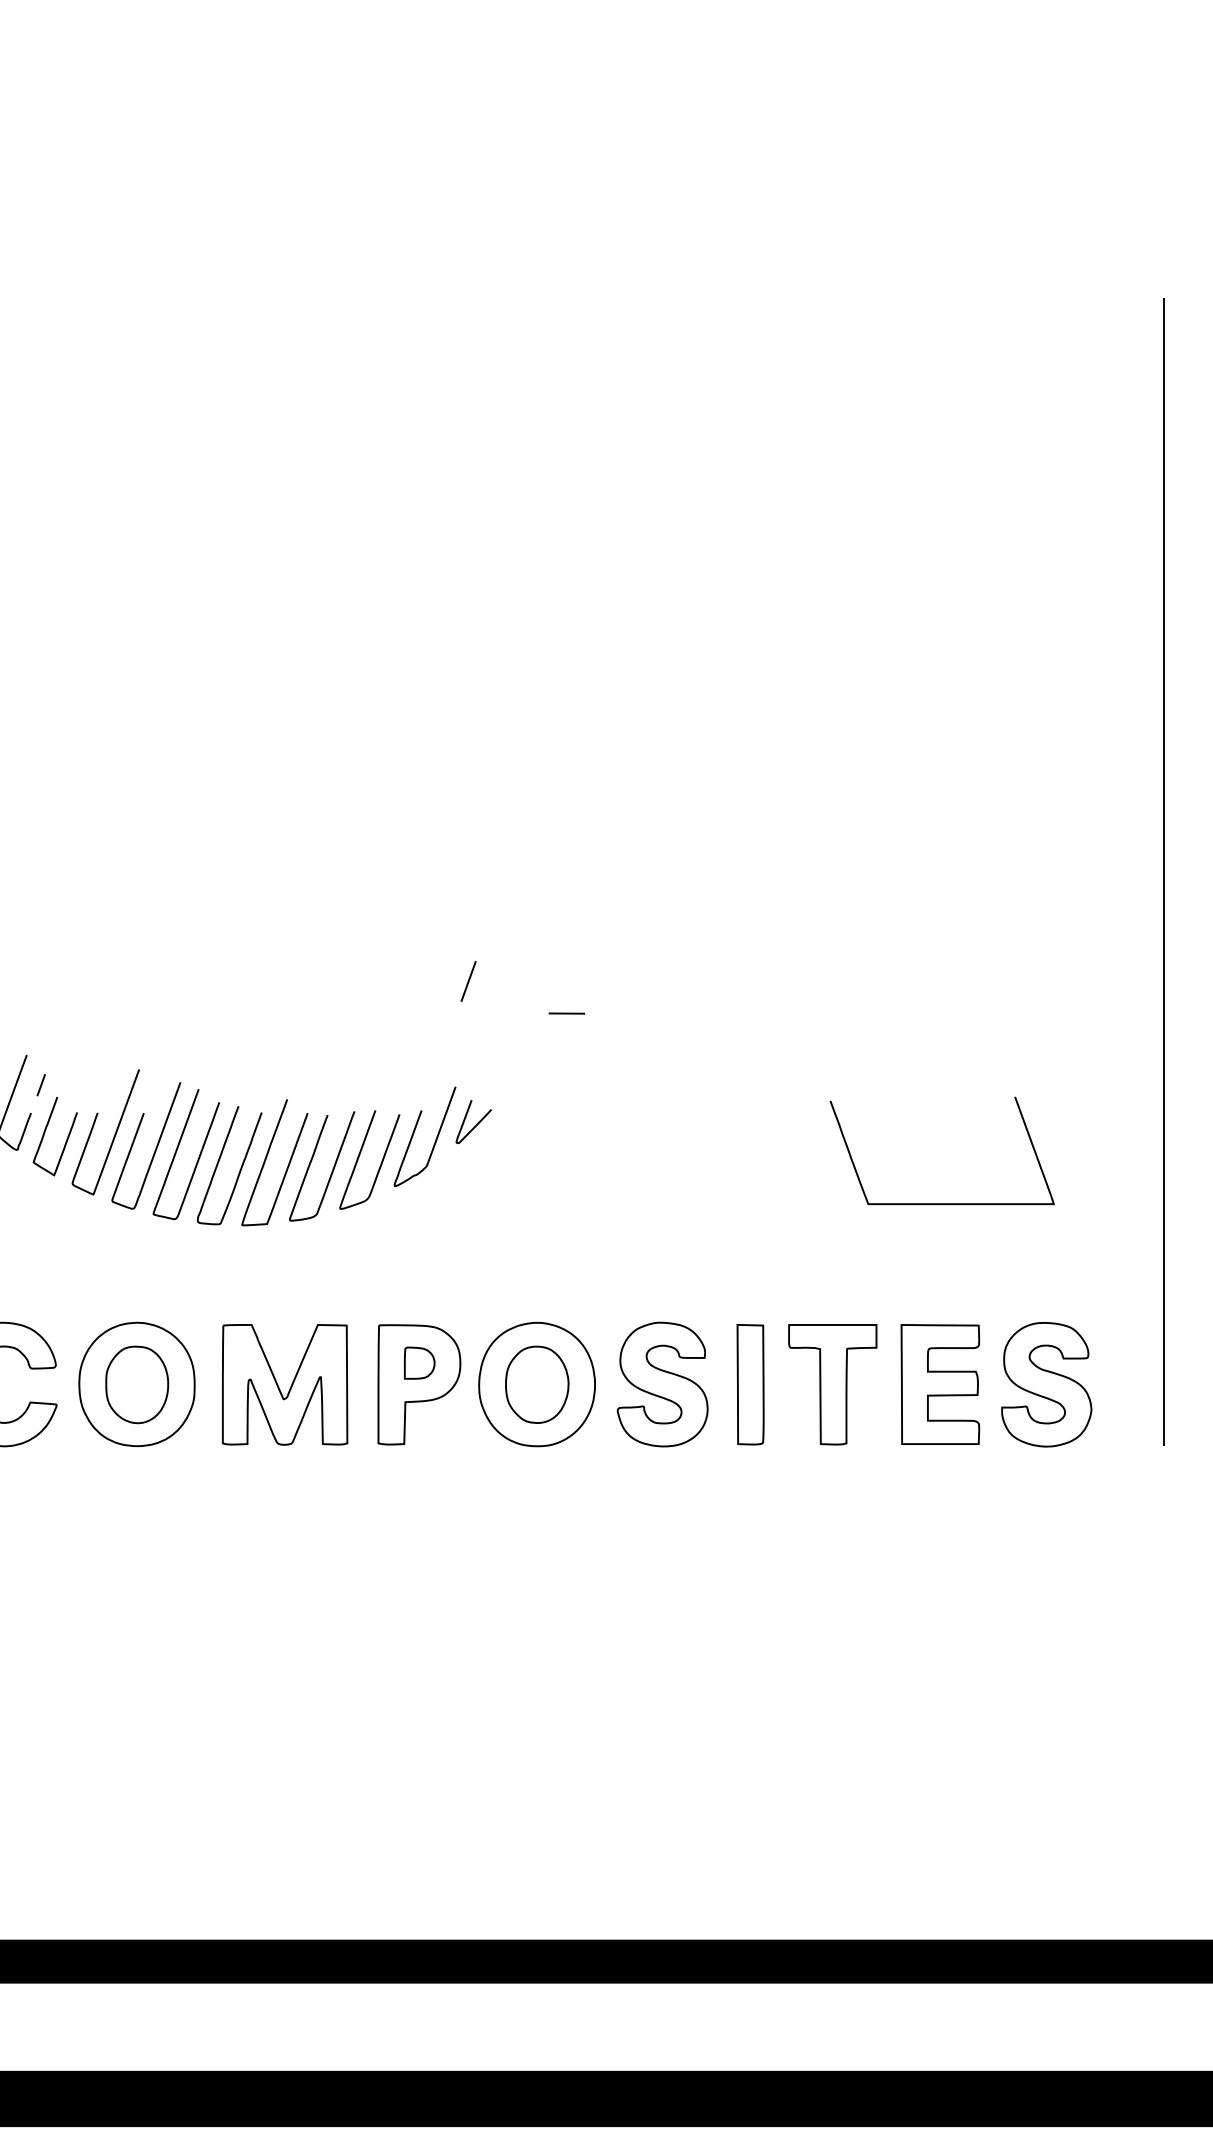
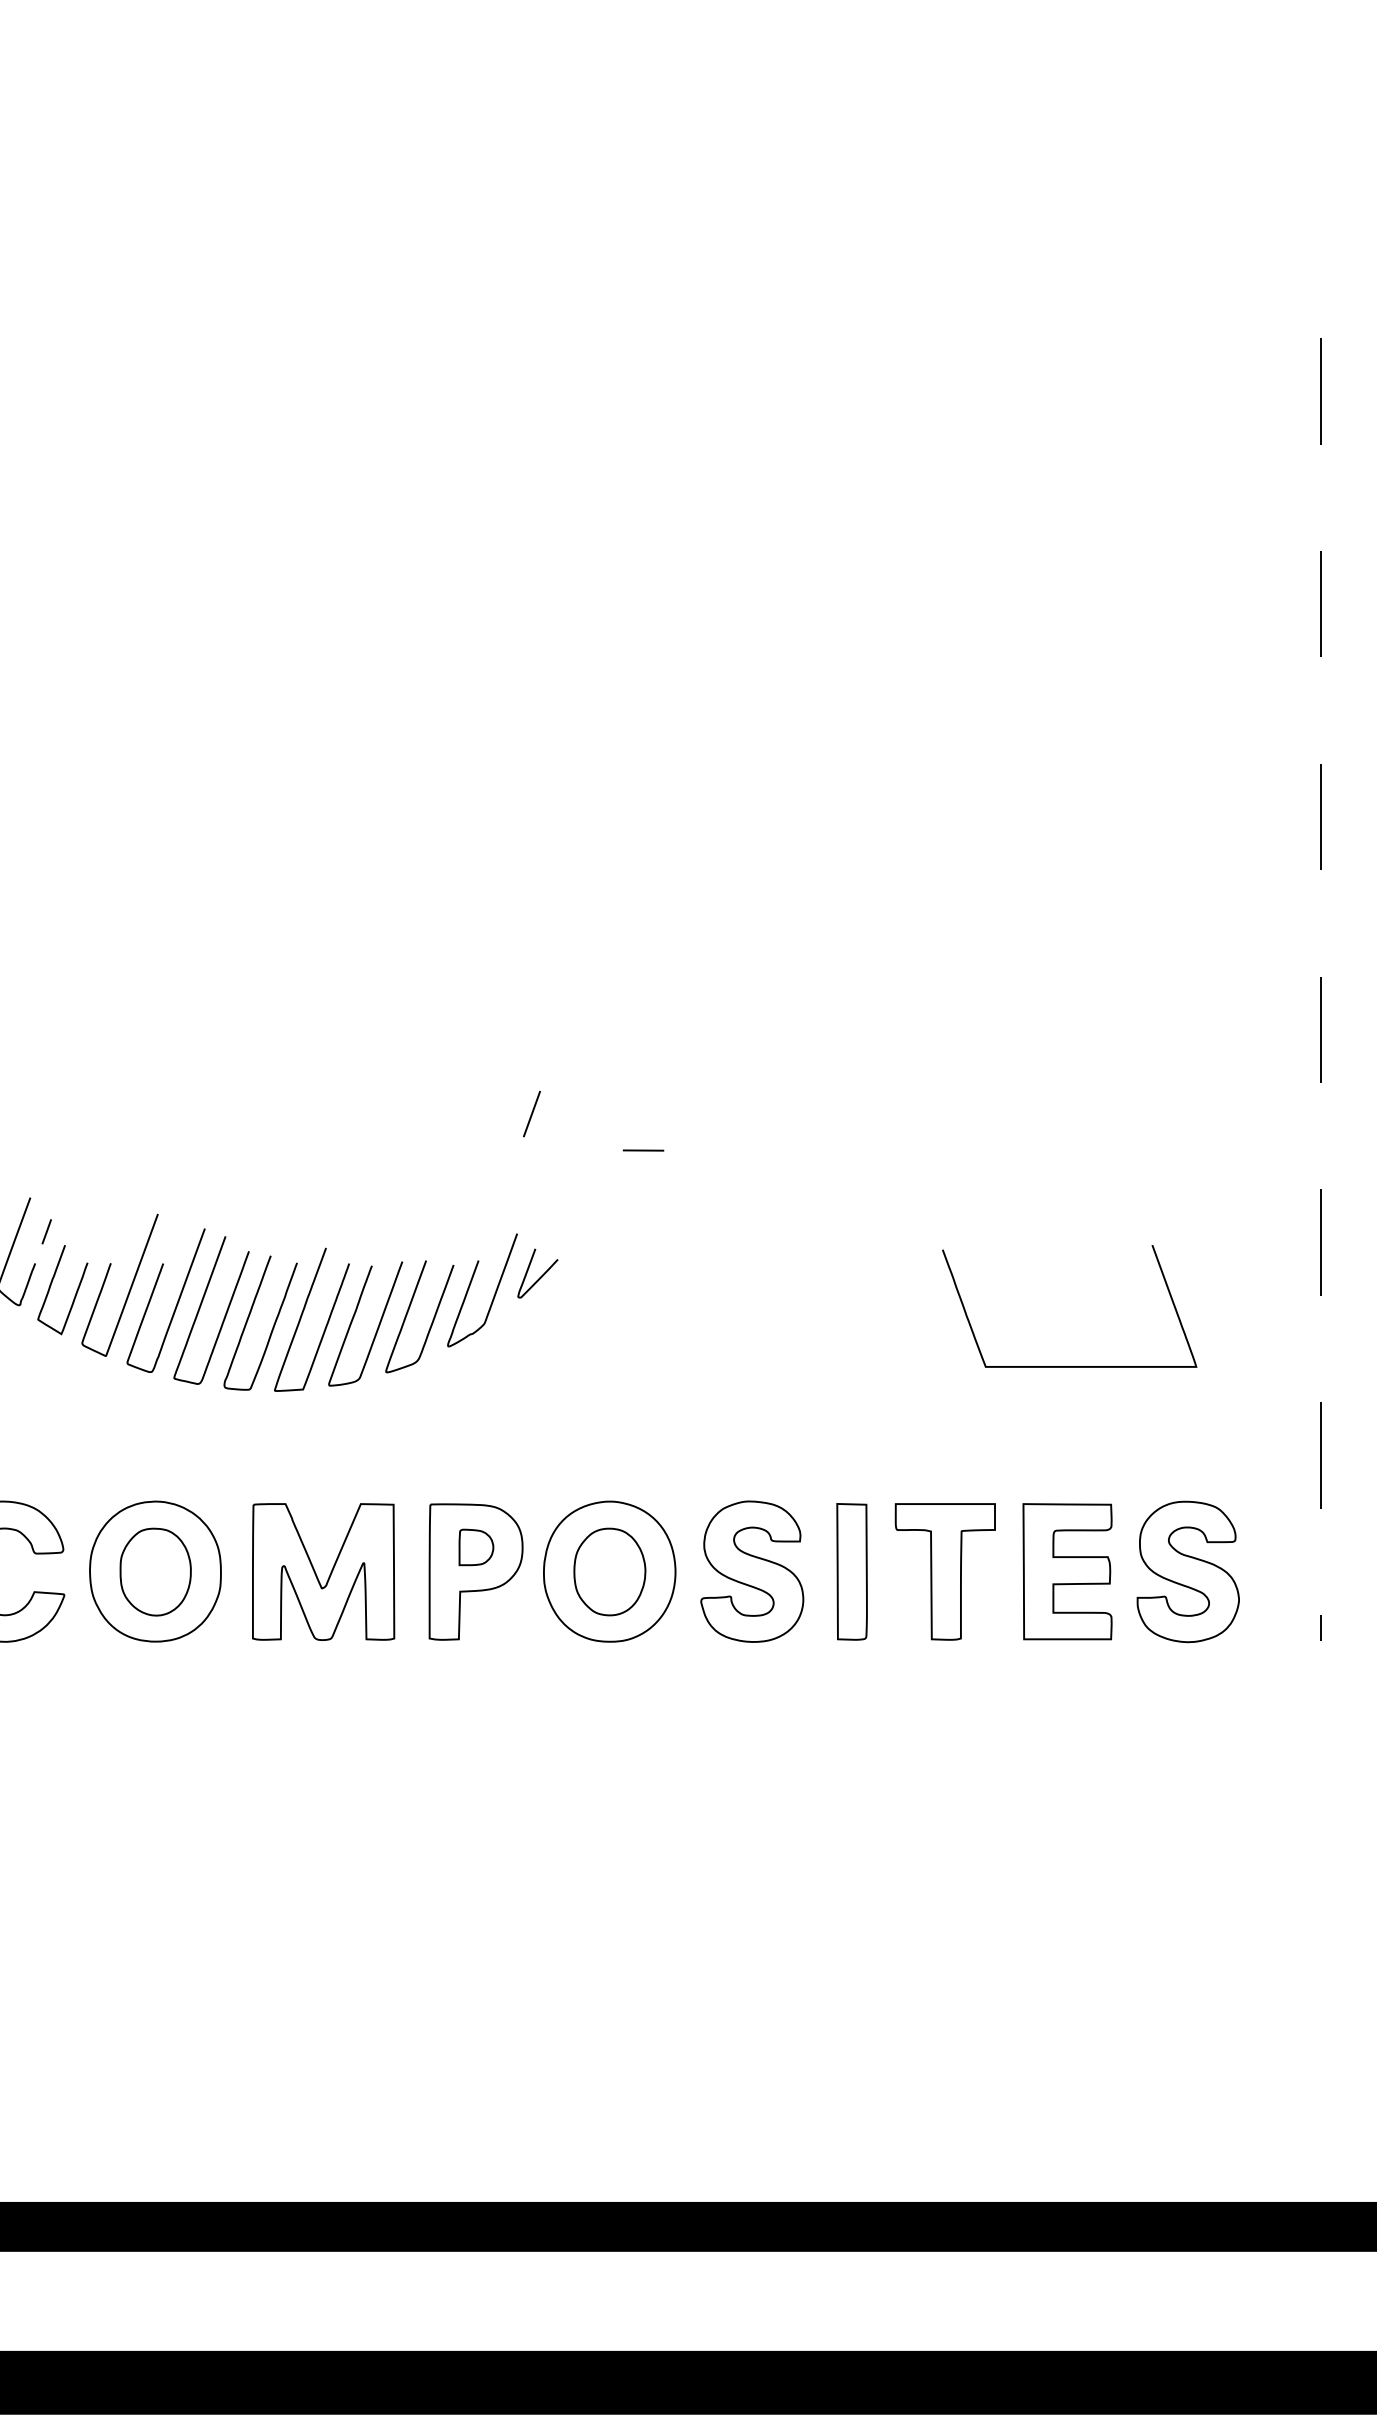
line: (1163, 871) -> (1320, 989), solid -> dashed

